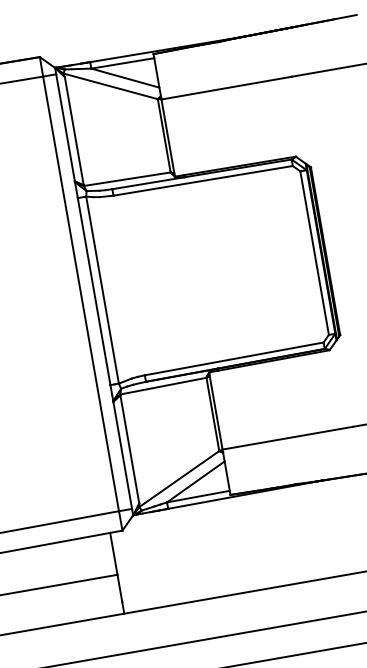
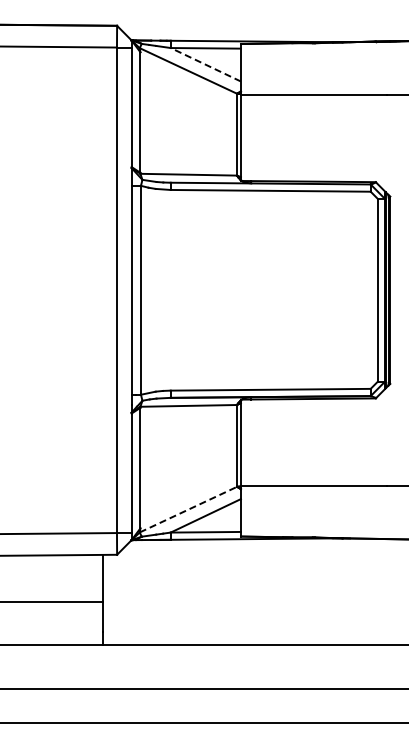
line: (125, 77) -> (205, 64), solid -> dashed
line: (179, 478) -> (188, 509), solid -> dashed

